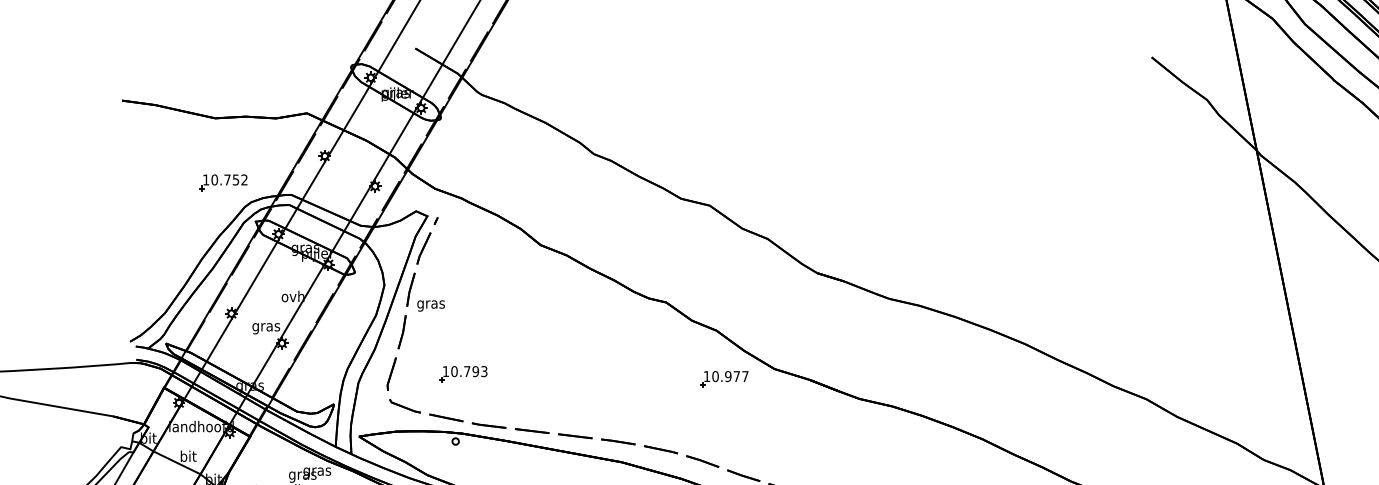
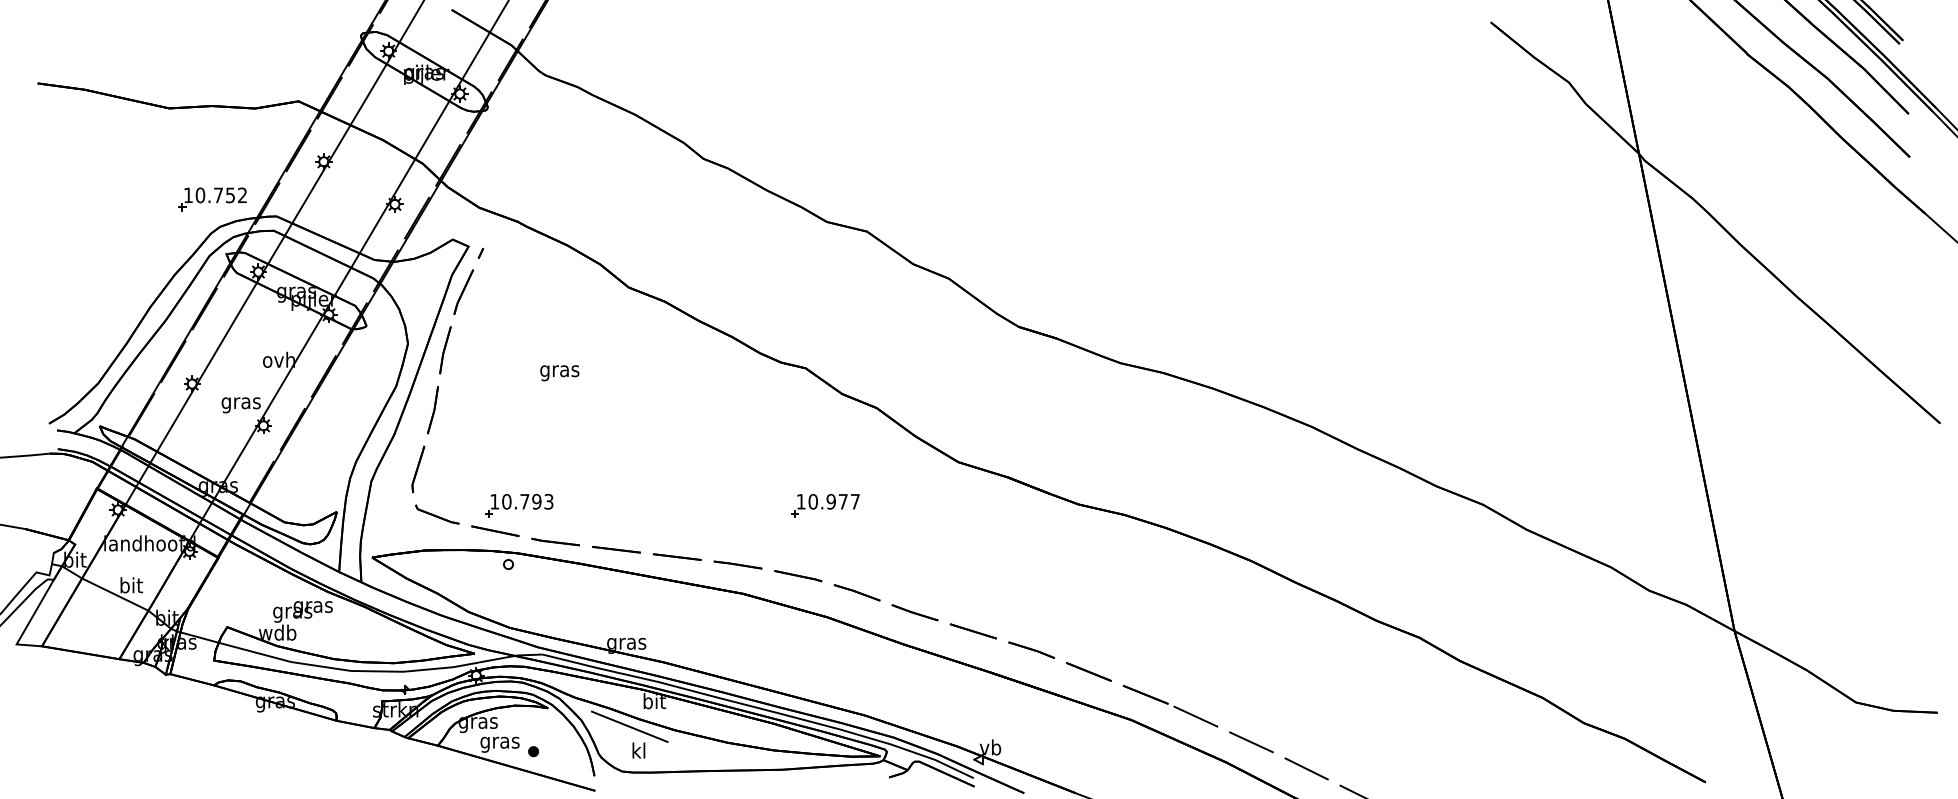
part: (223, 182) -> (212, 199), moved
text: (430, 306) -> (559, 373), moved
part: (463, 374) -> (519, 505), moved
part: (724, 379) -> (825, 505), moved

